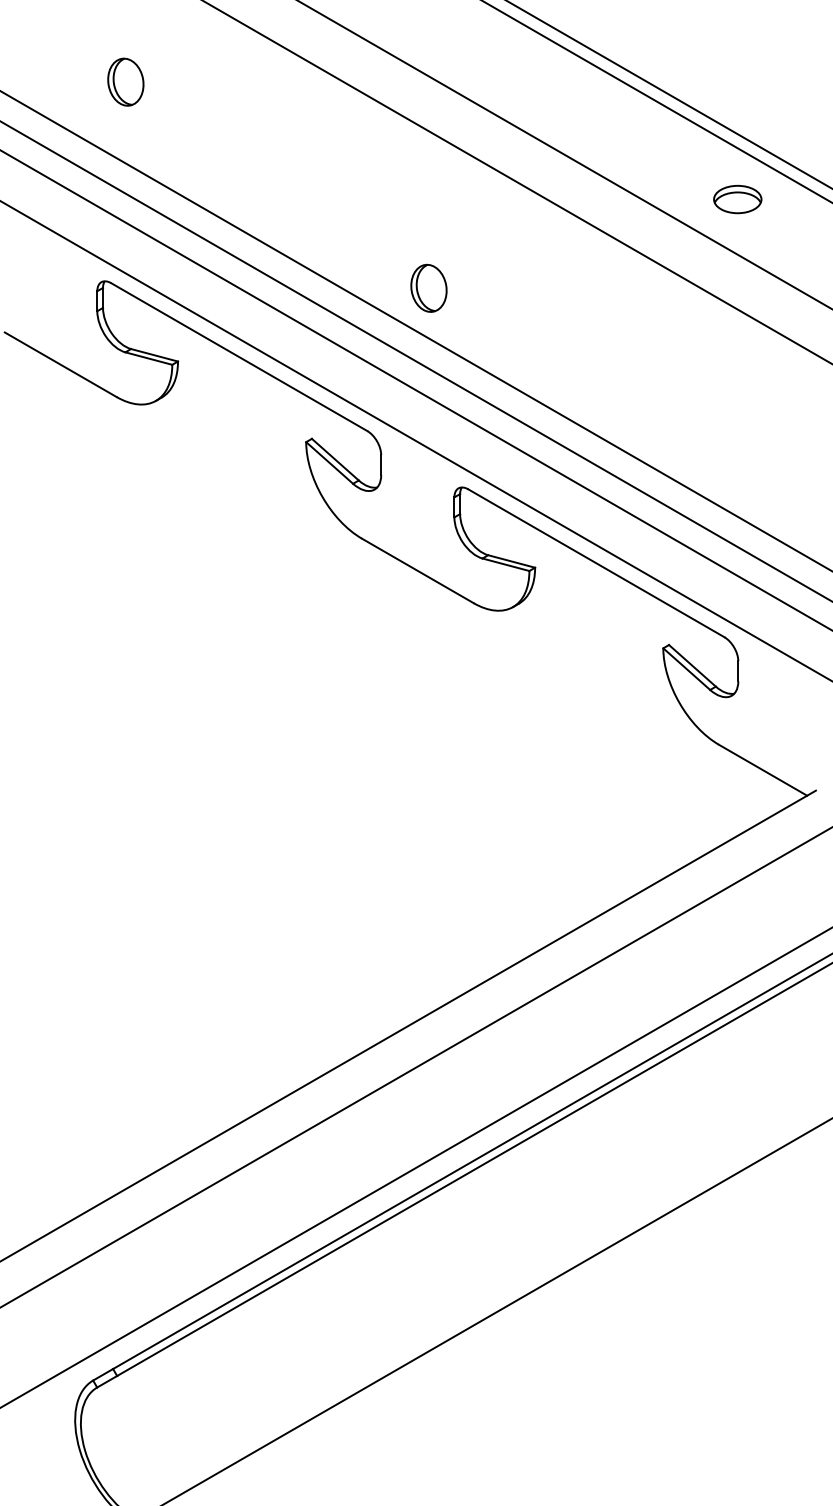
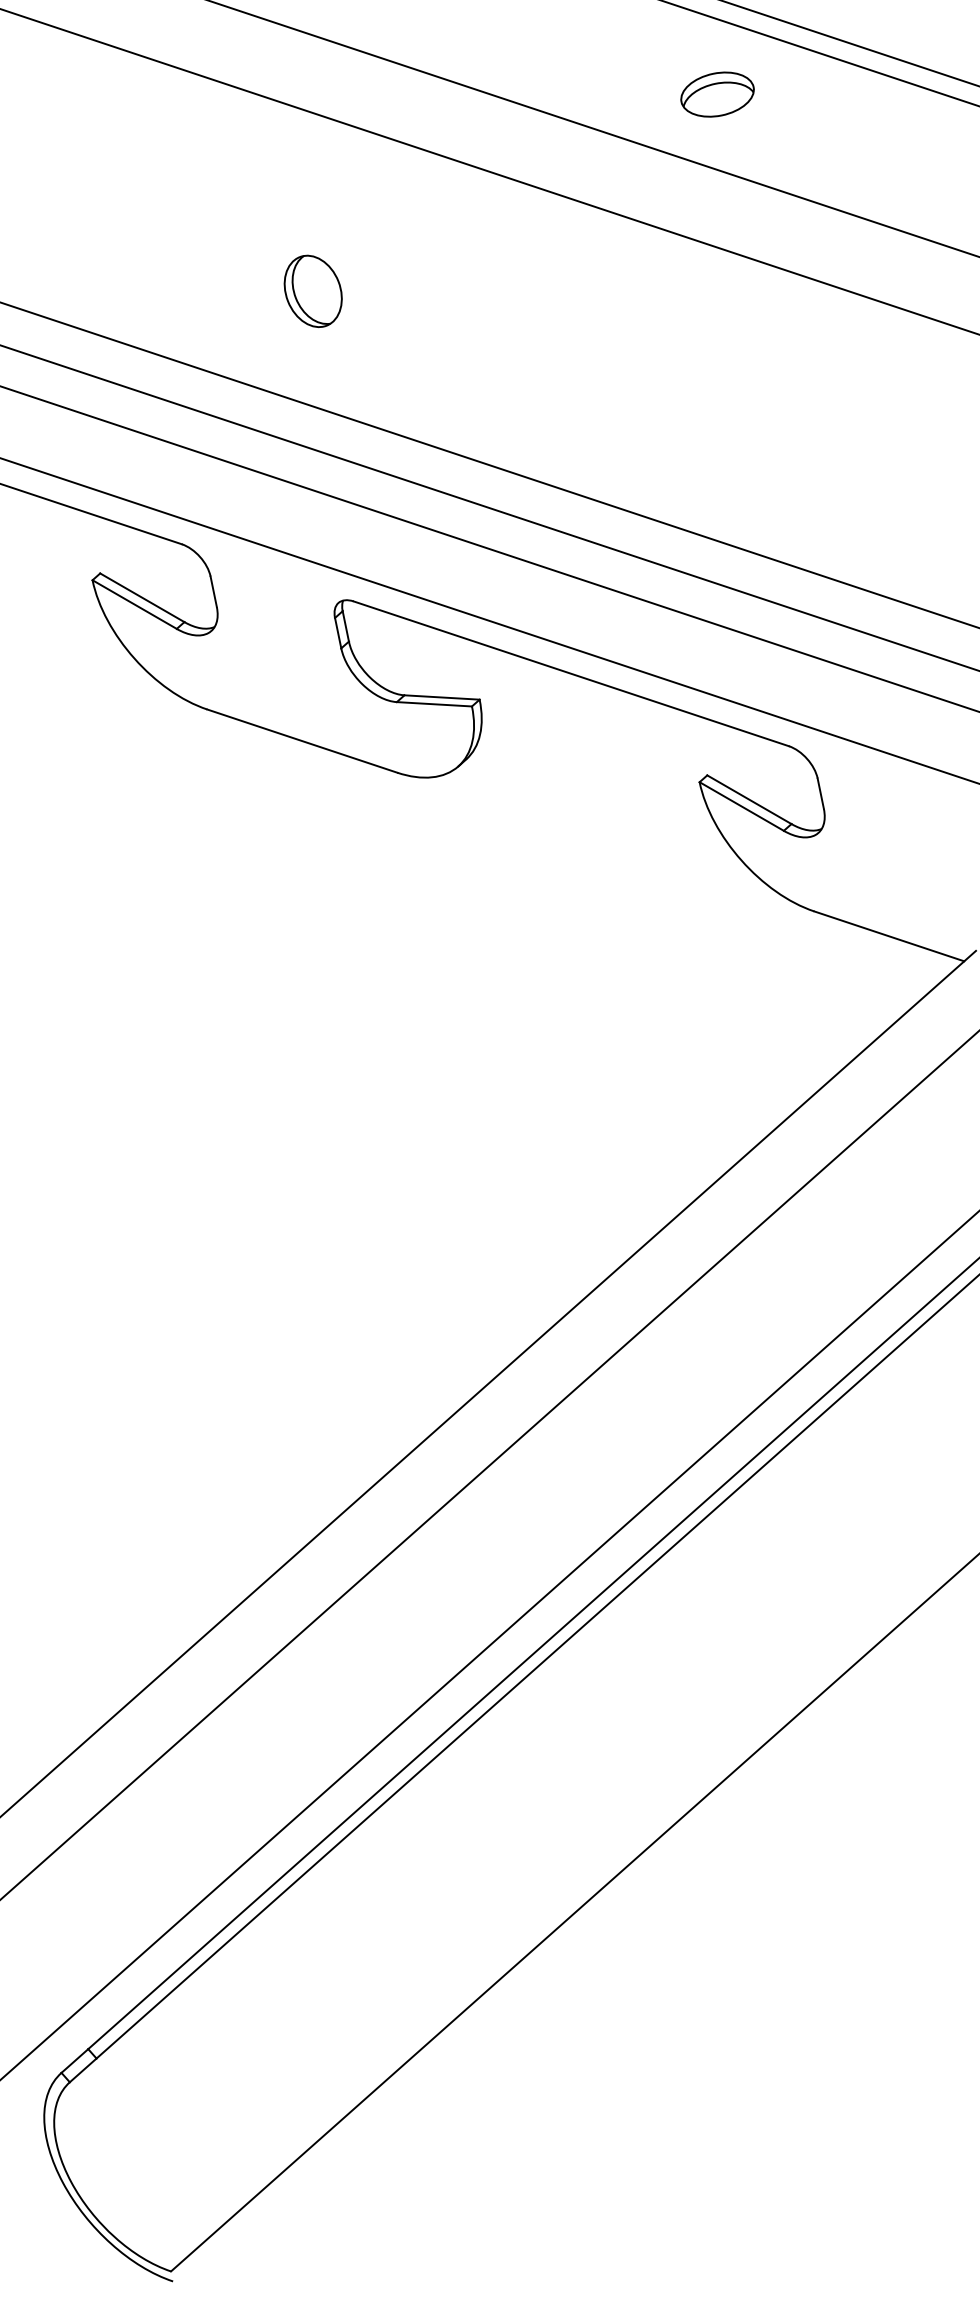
part: (737, 199) -> (717, 94), moved
part: (428, 287) -> (312, 290), moved

